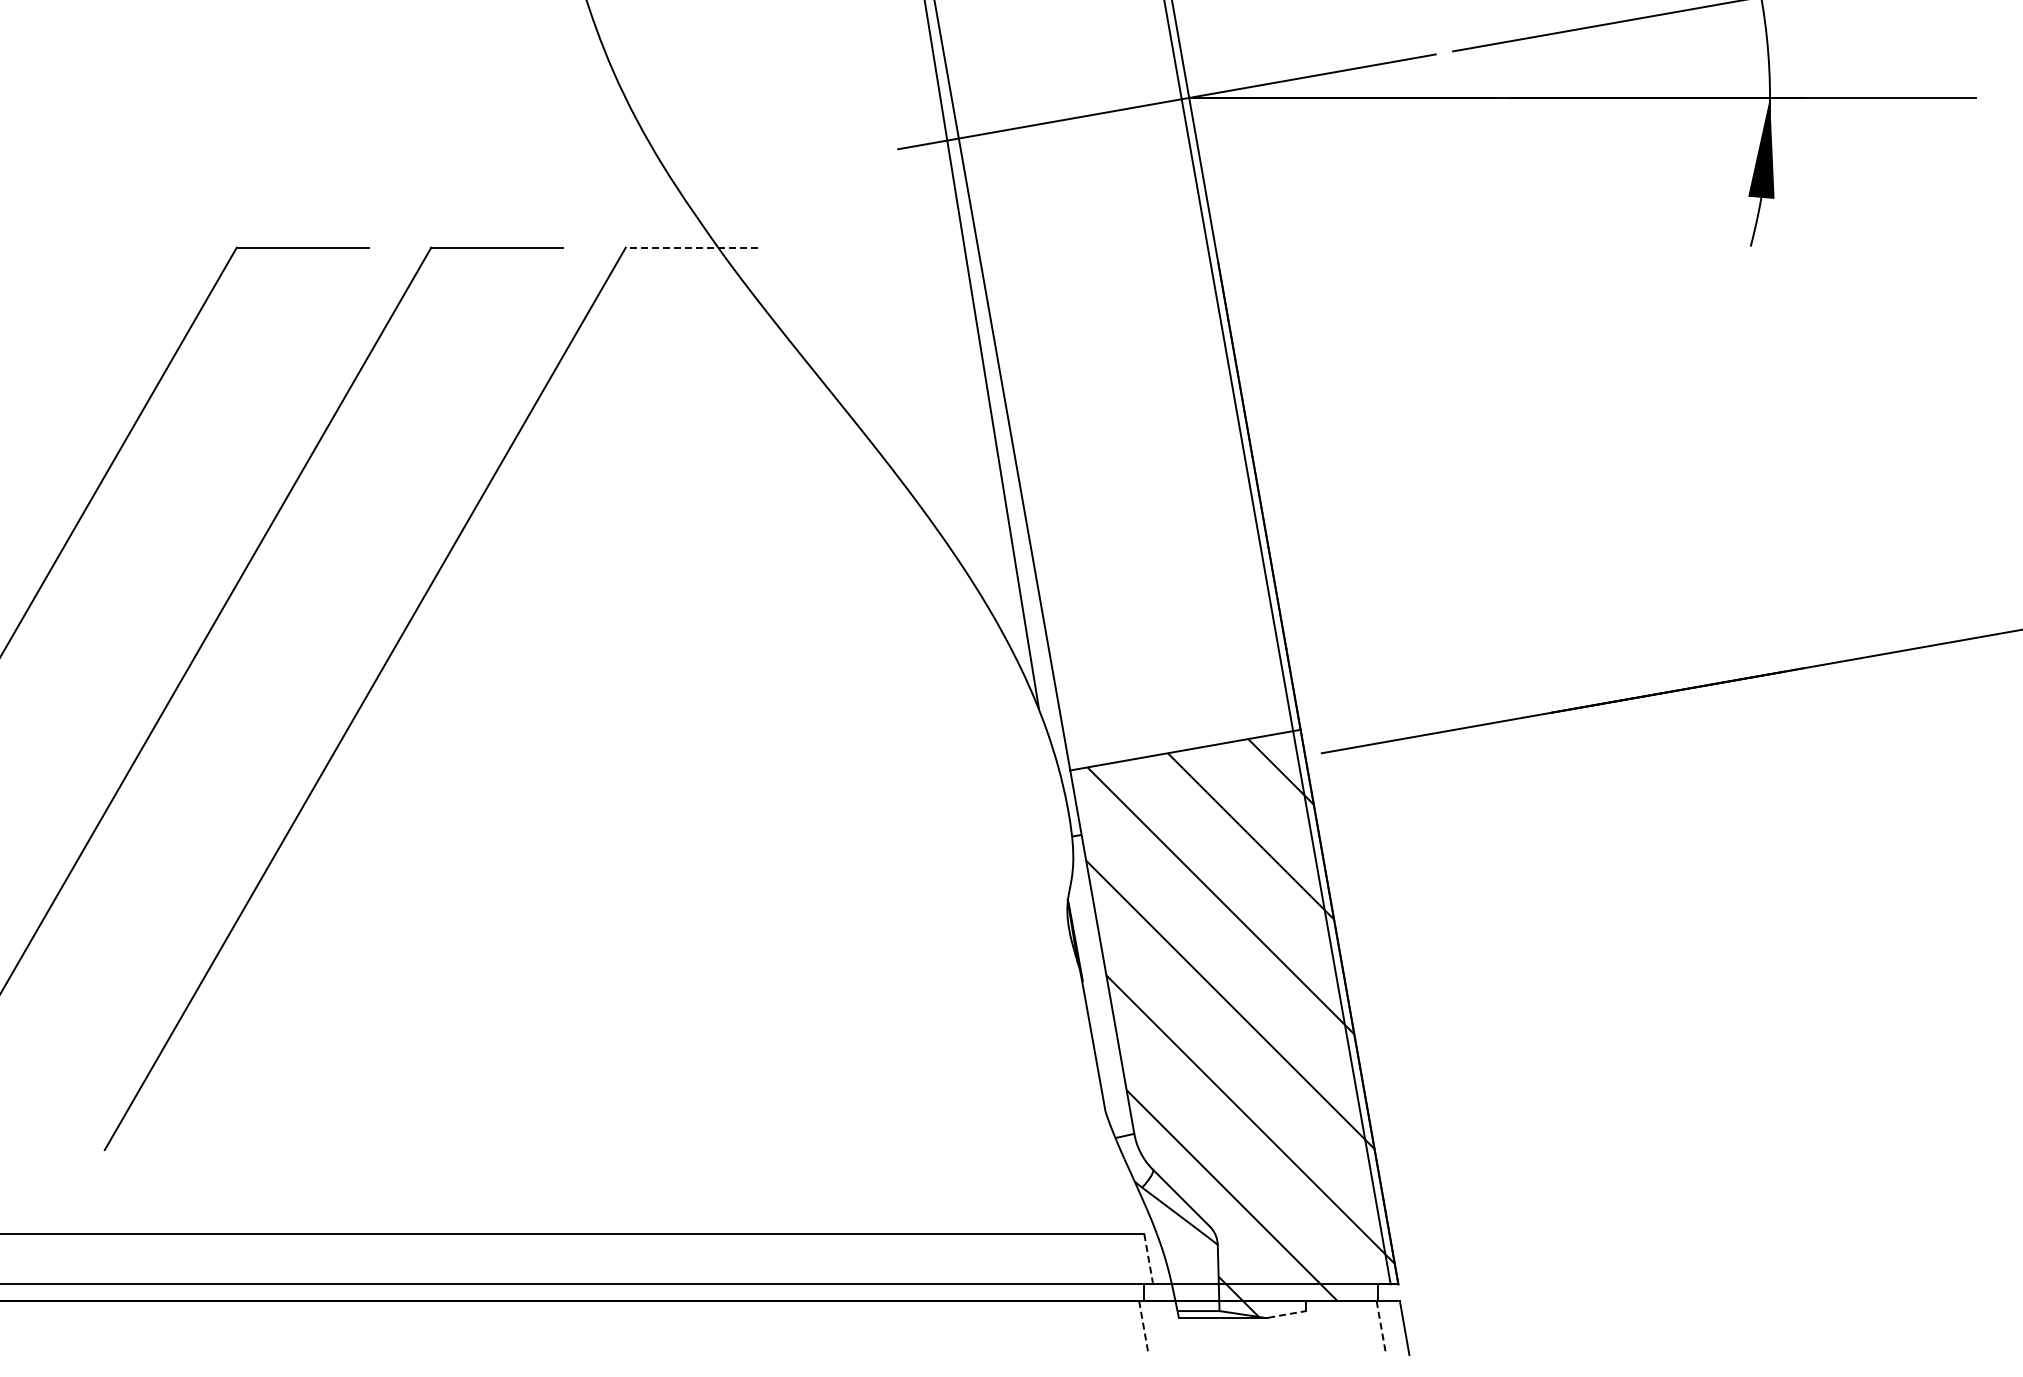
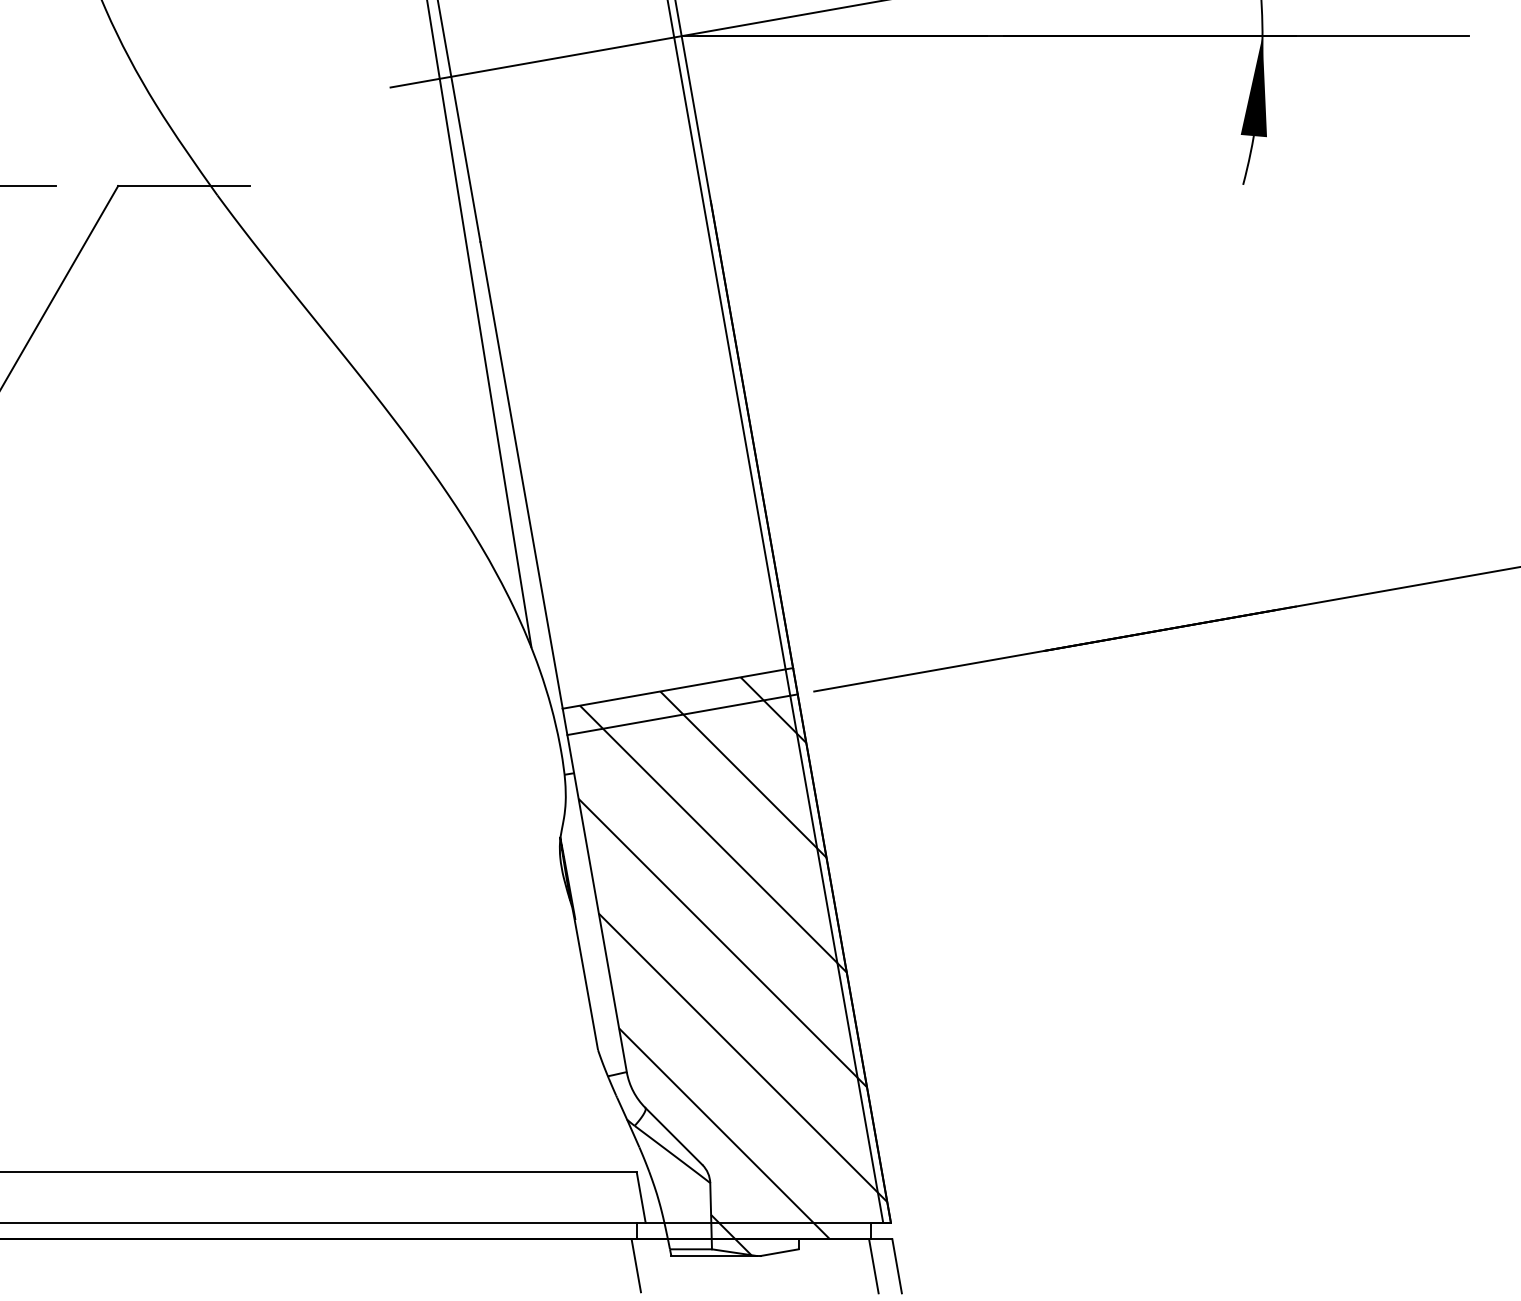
line: (691, 247) -> (183, 185), dashed -> solid
line: (1189, 776) -> (681, 714), added
line: (1148, 1259) -> (640, 1197), dashed -> solid
line: (1287, 1314) -> (779, 1252), dashed -> solid
line: (1143, 1327) -> (635, 1265), dashed -> solid
line: (1381, 1328) -> (873, 1266), dashed -> solid

